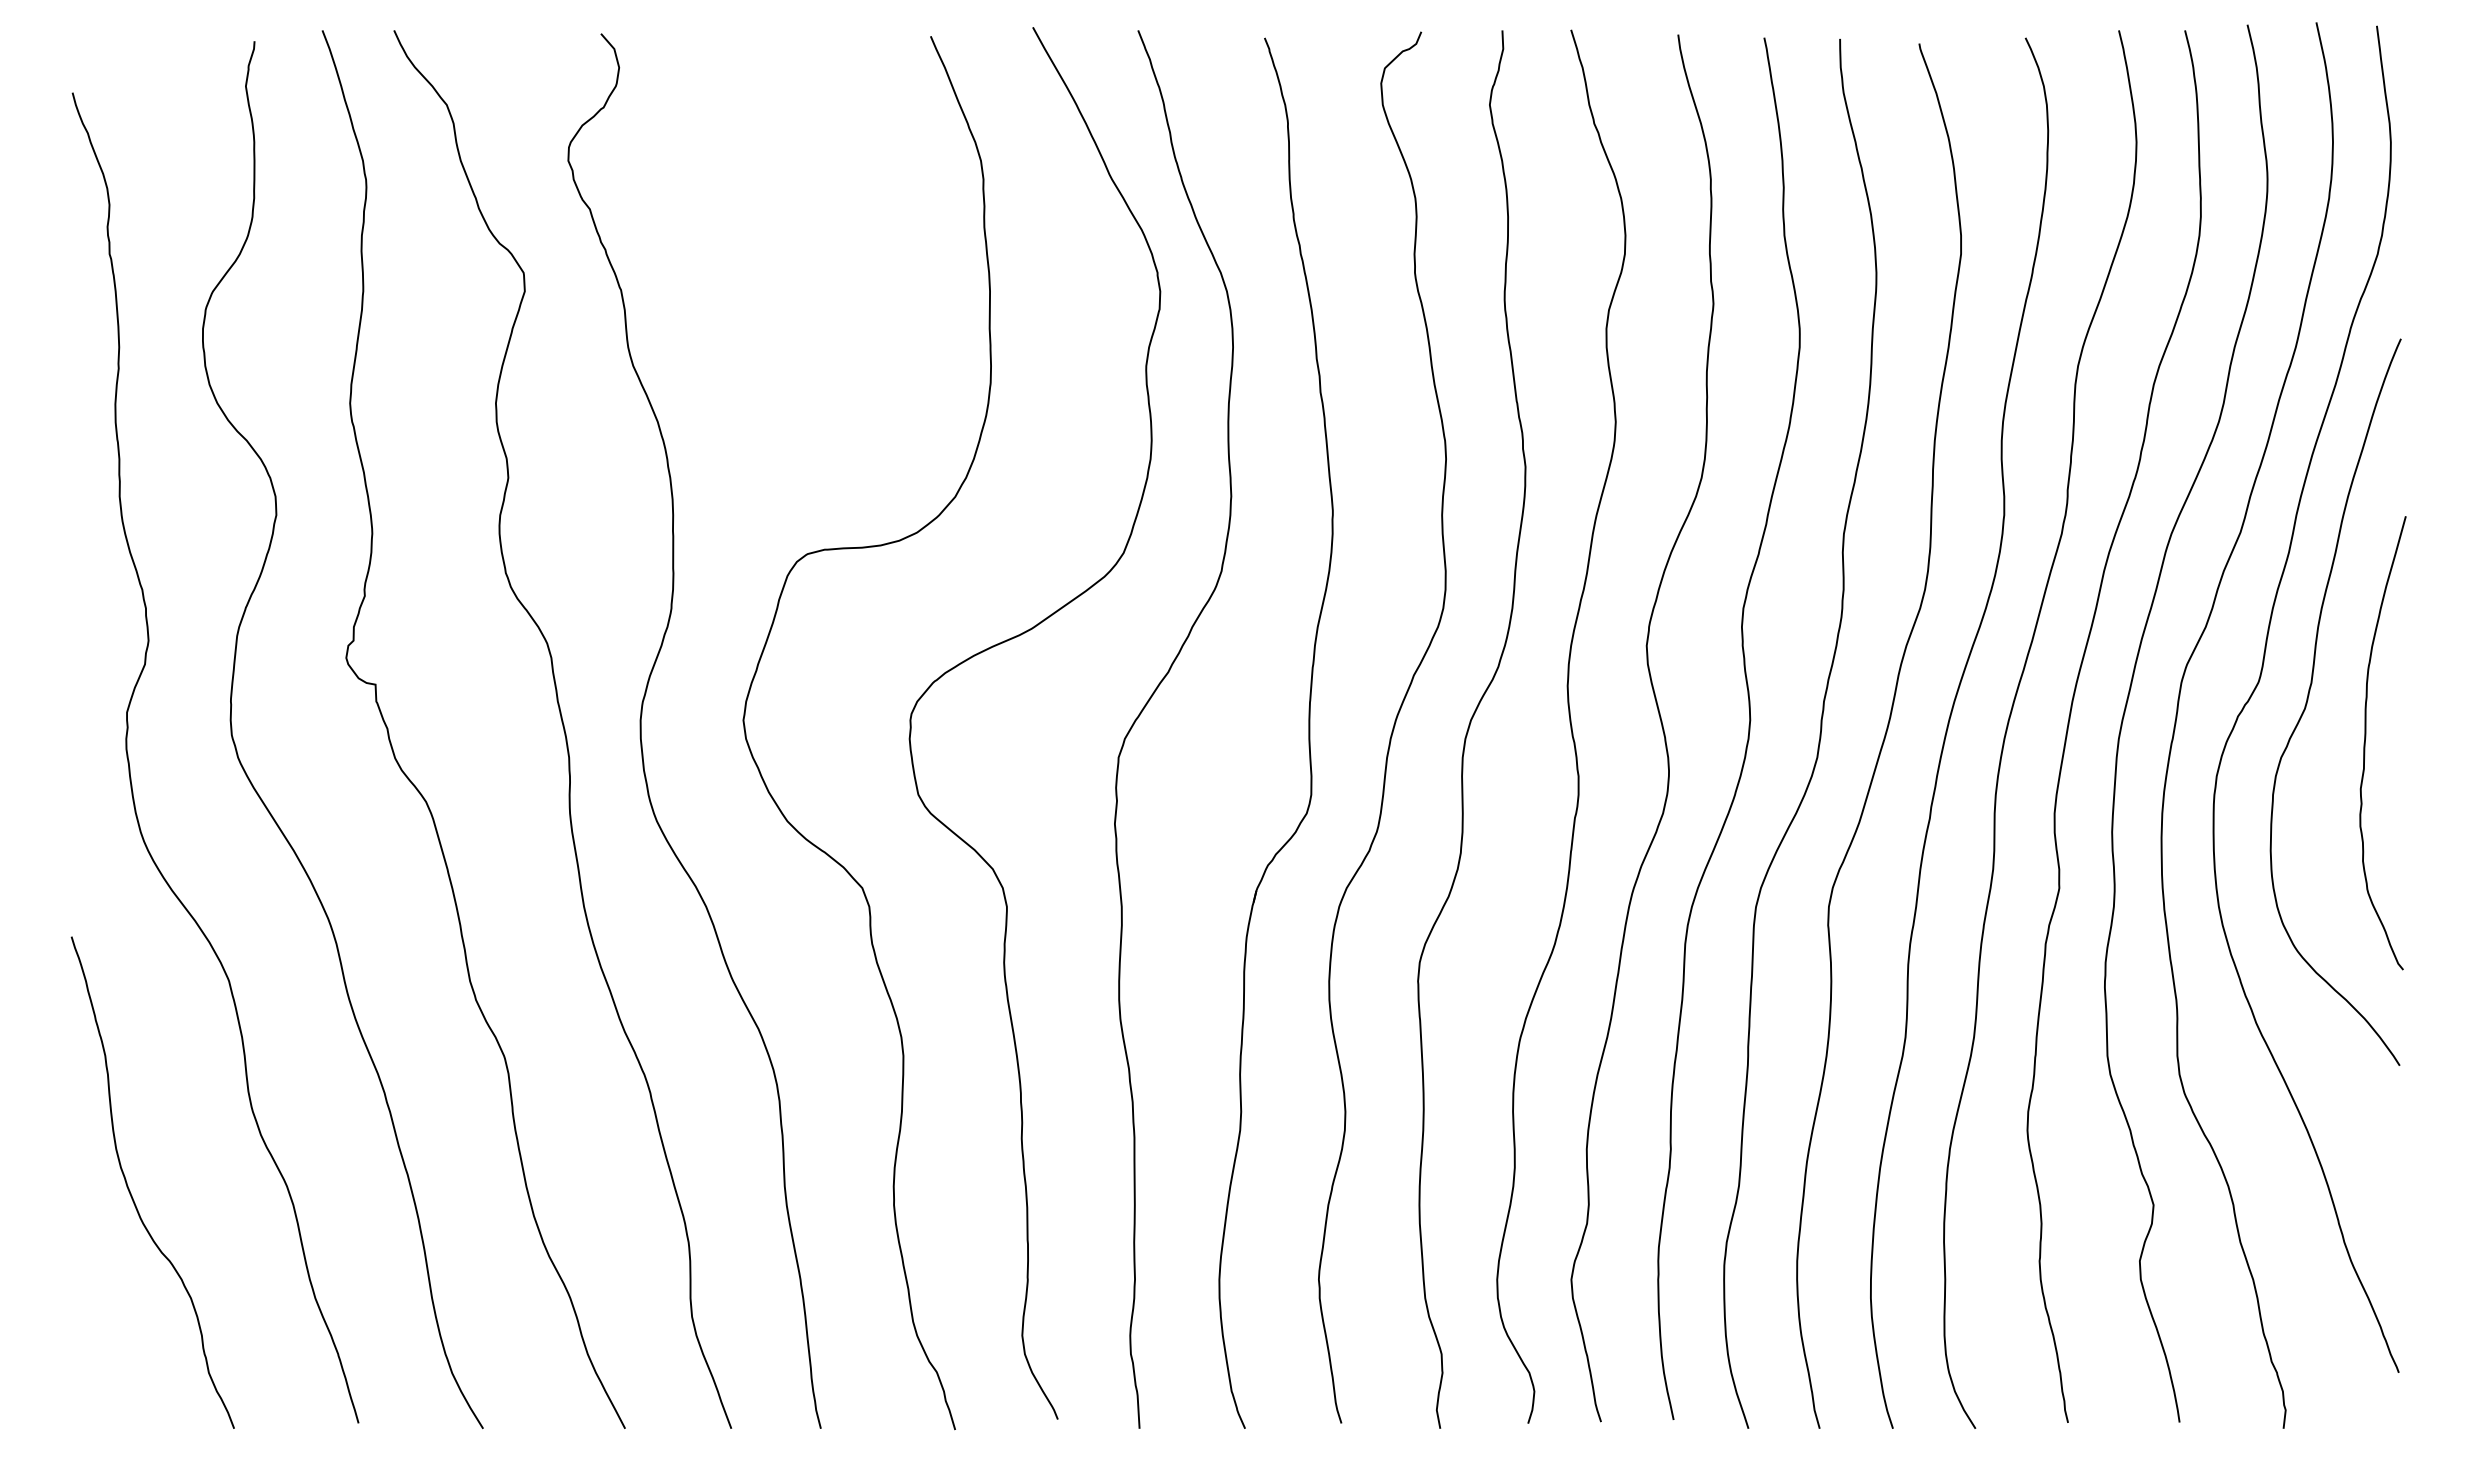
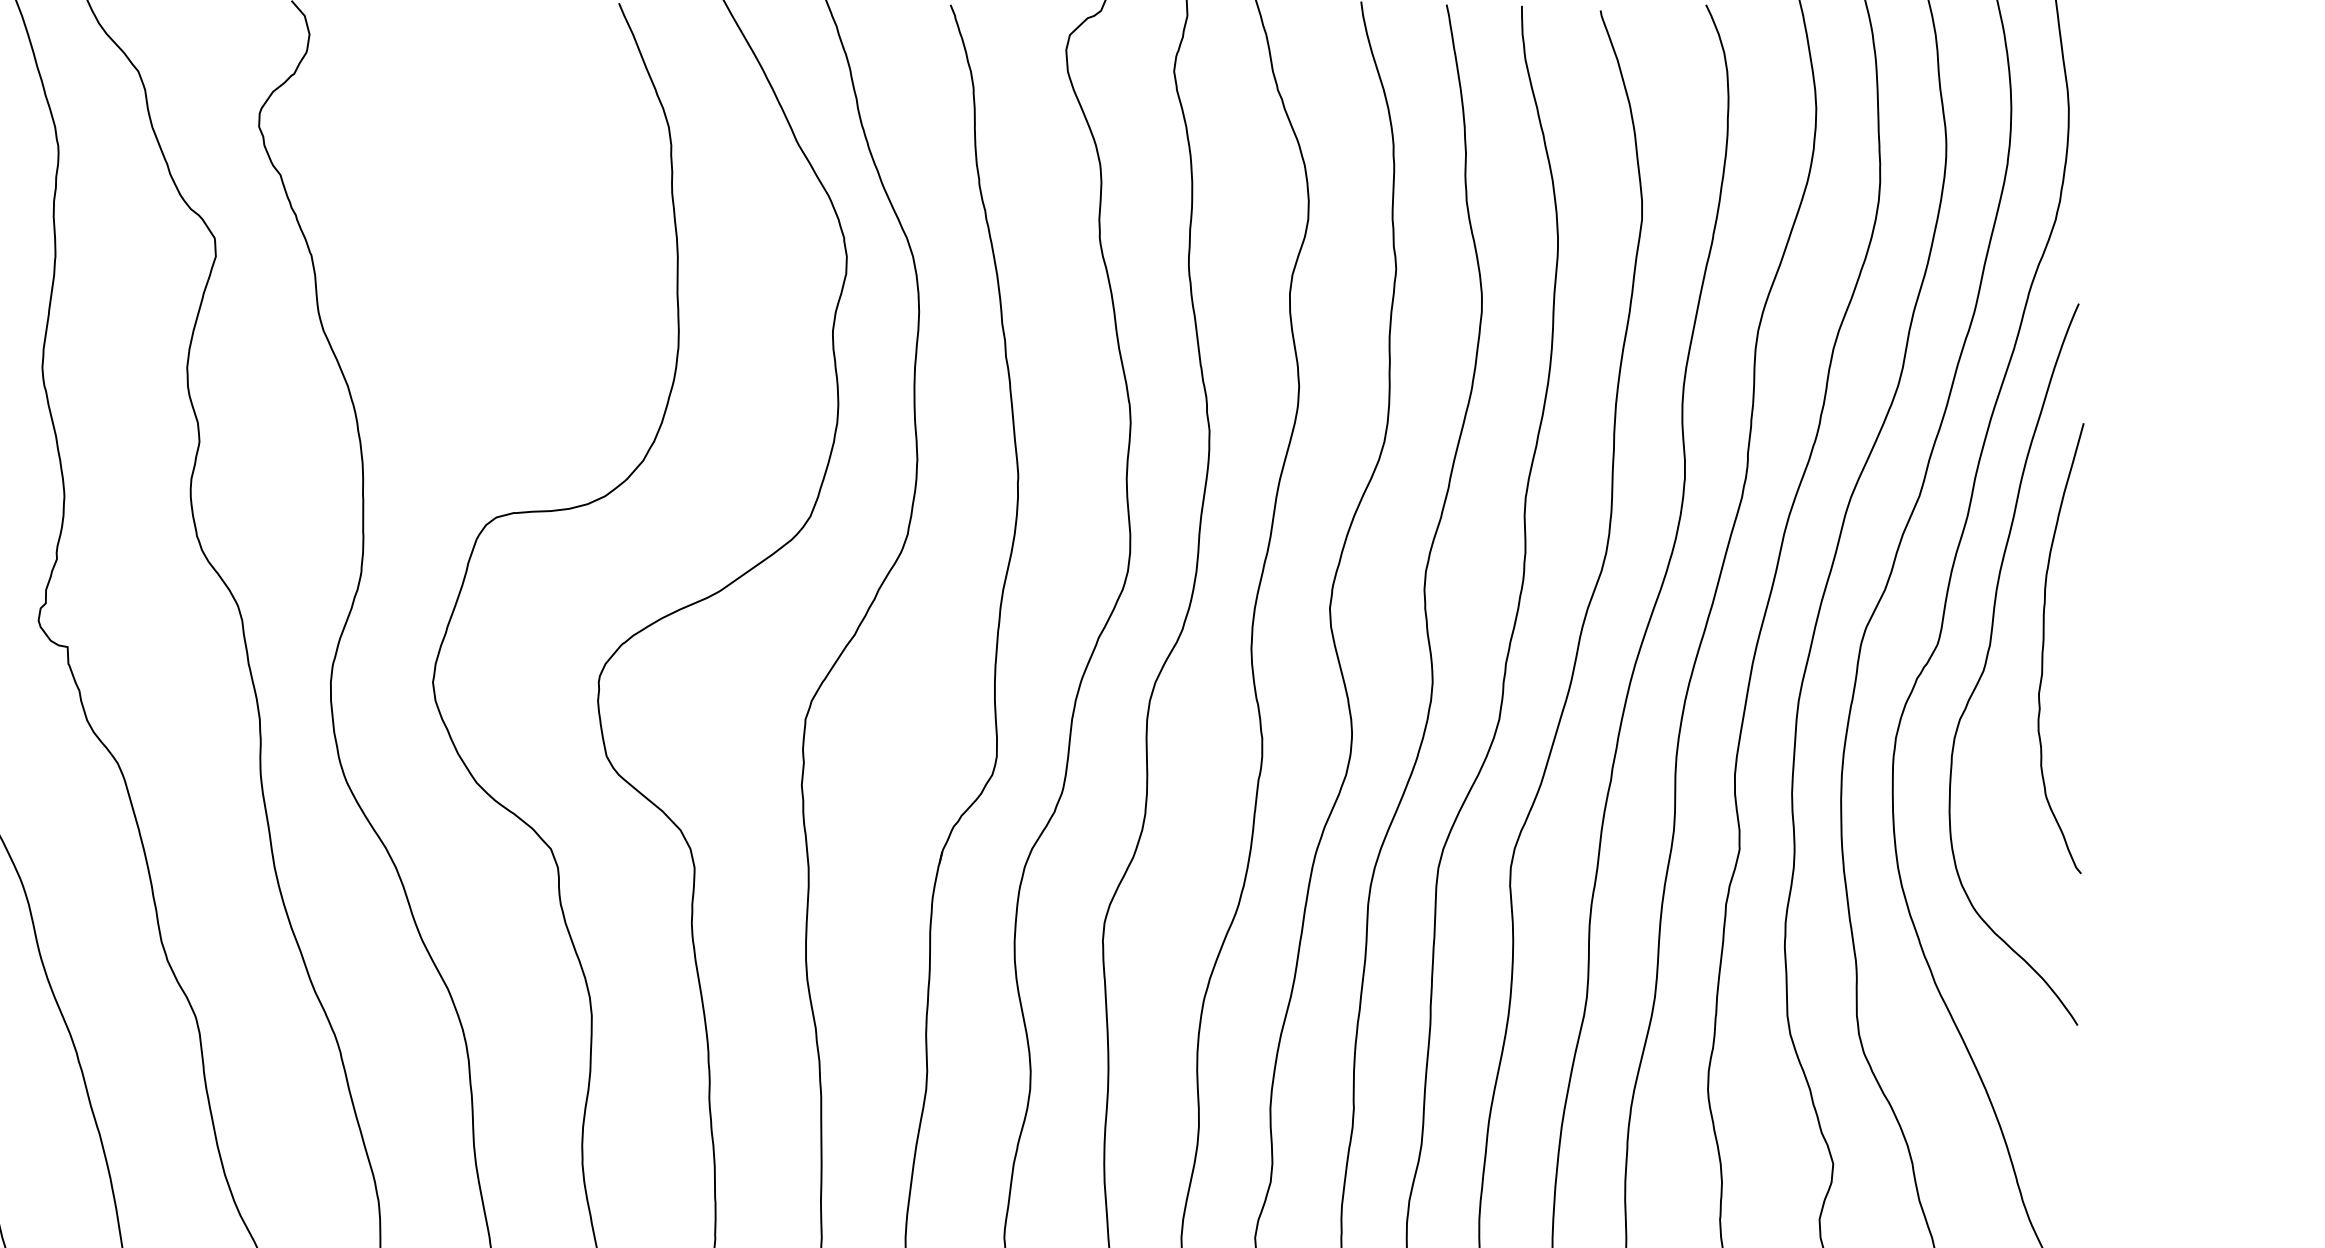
curve: (2365, 743) -> (2043, 648), moved

